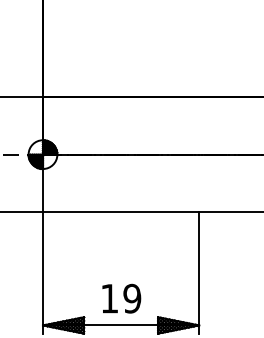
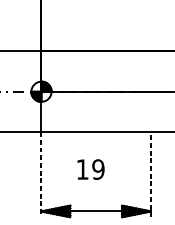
line: (43, 272) -> (41, 174), solid -> dashed
line: (199, 272) -> (151, 174), solid -> dashed
text: (121, 298) -> (90, 169), moved

